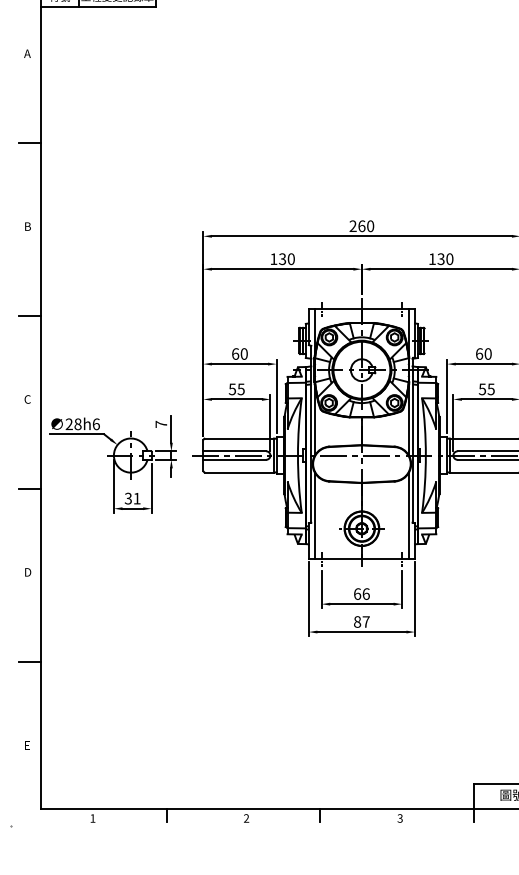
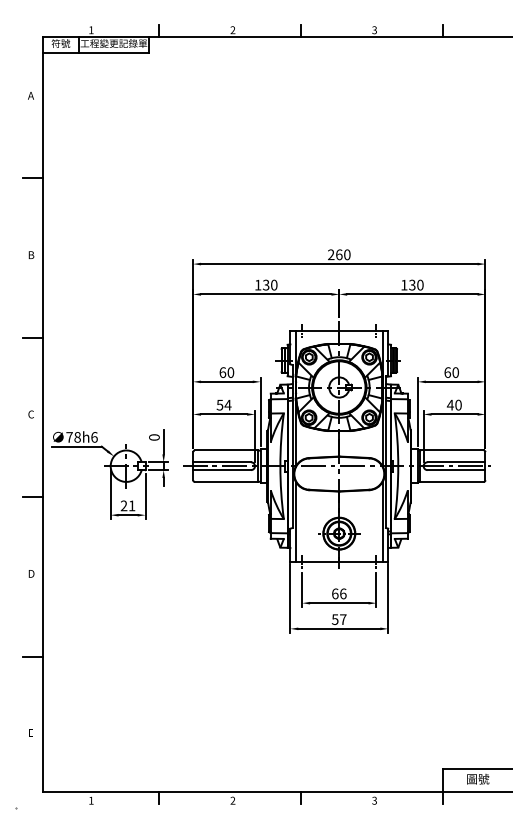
text: (240, 388) -> (227, 404), 55 -> 54
text: (485, 388) -> (453, 404), 55 -> 40
text: (69, 424) -> (69, 437), 28h6 -> 78h6
text: (161, 424) -> (154, 437), 7 -> 0
text: (127, 499) -> (123, 506), 31 -> 21
text: (356, 621) -> (334, 619), 87 -> 57

